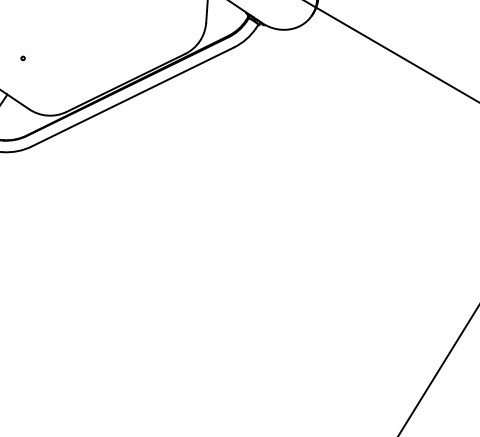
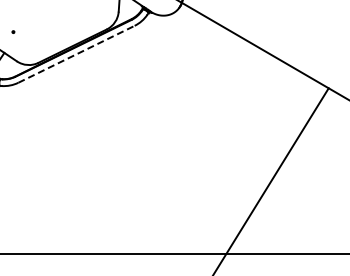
line: (132, 97) -> (76, 54), solid -> dashed

